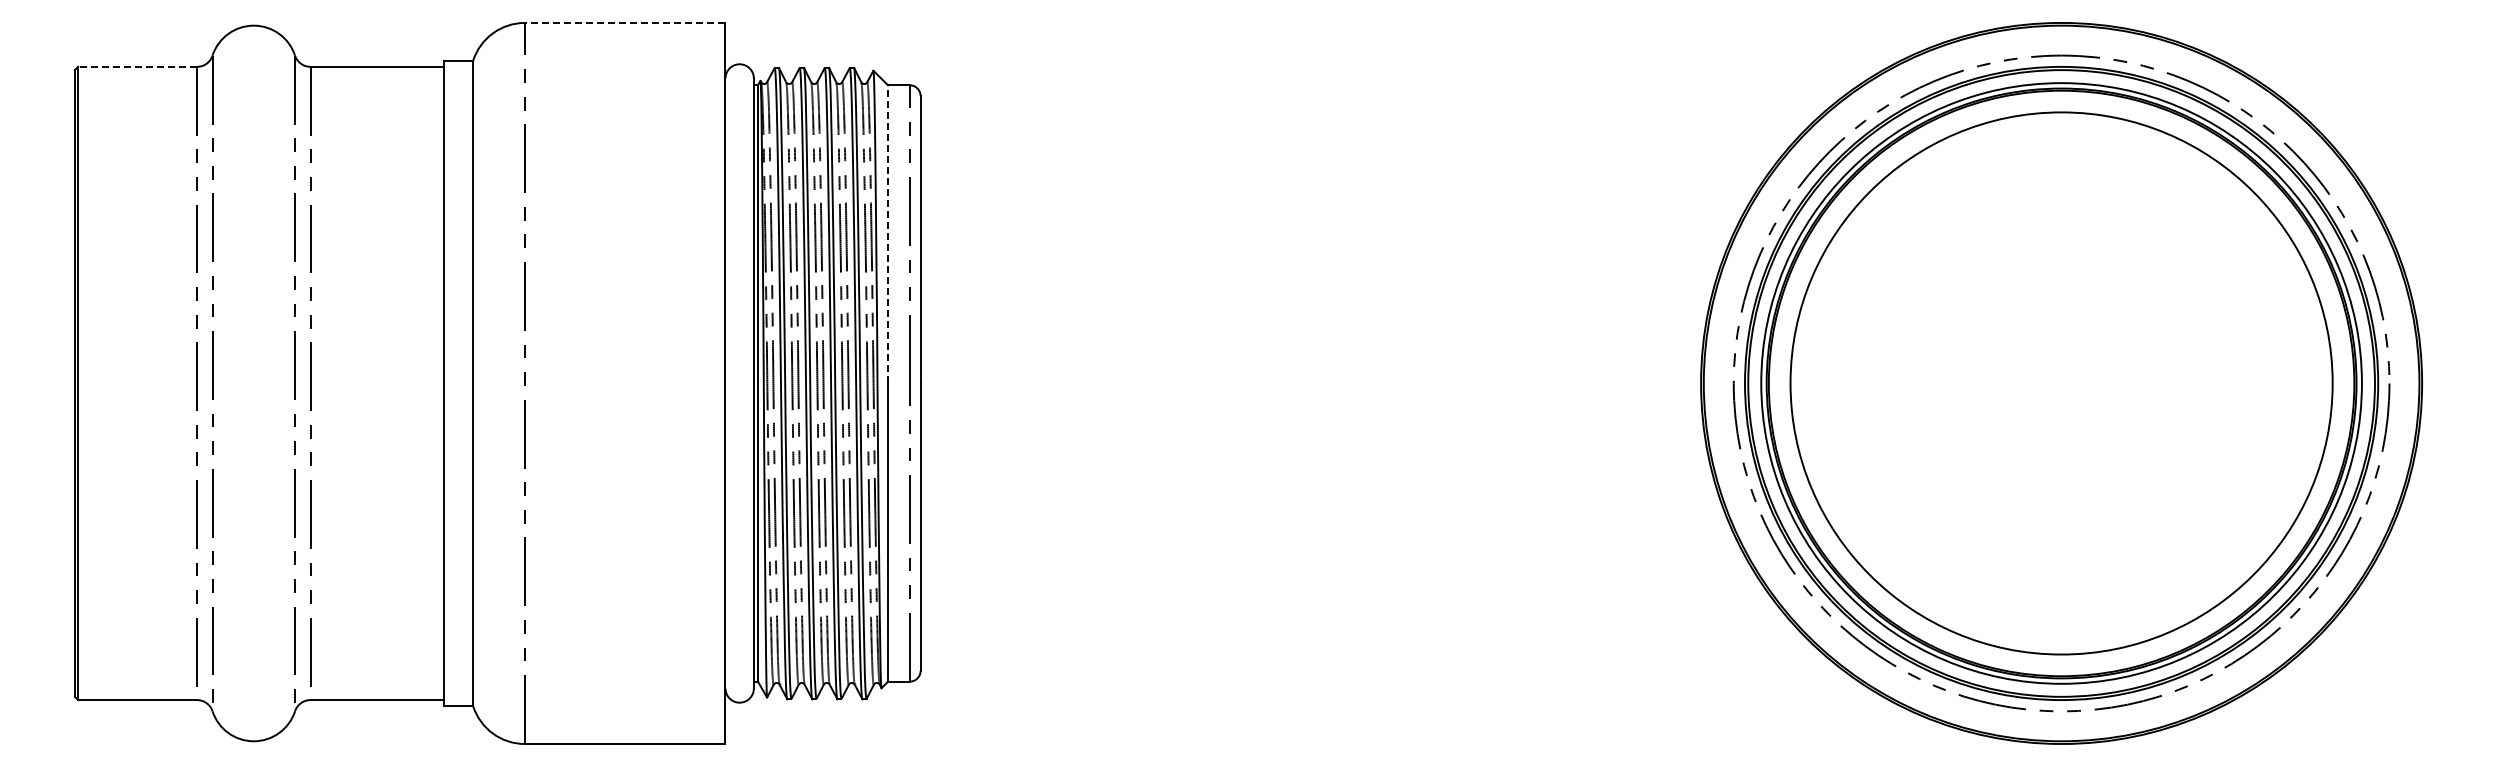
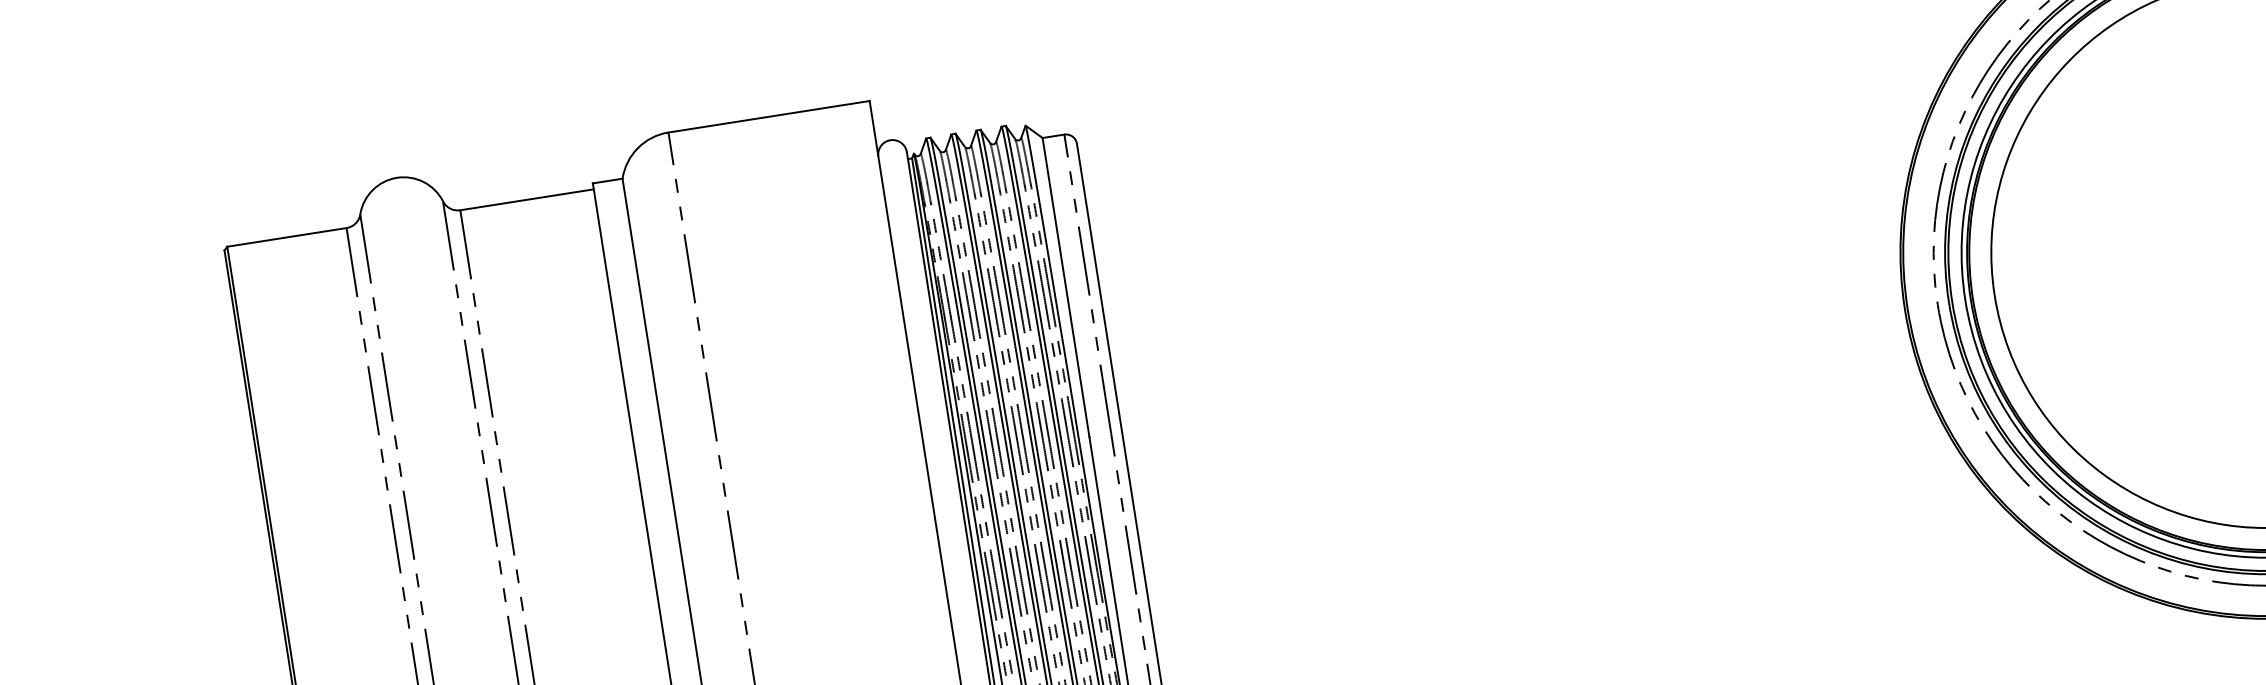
line: (624, 22) -> (768, 116), dashed -> solid
line: (137, 66) -> (286, 237), dashed -> solid
line: (888, 233) -> (1066, 286), dashed -> solid

